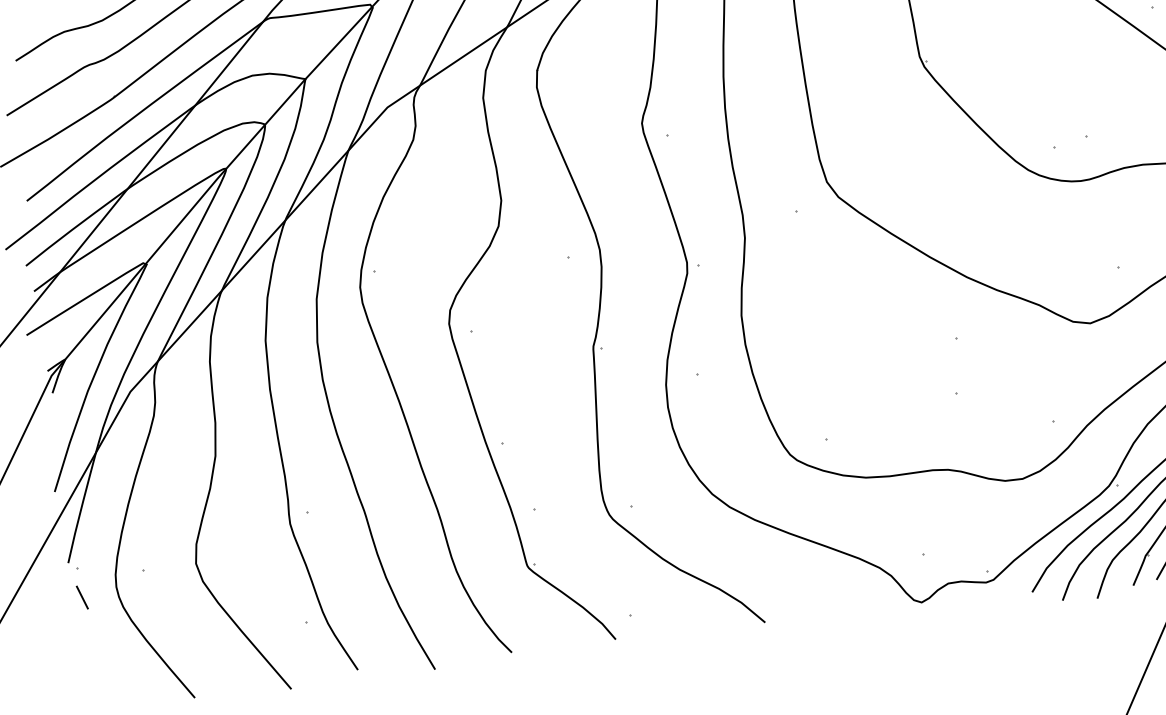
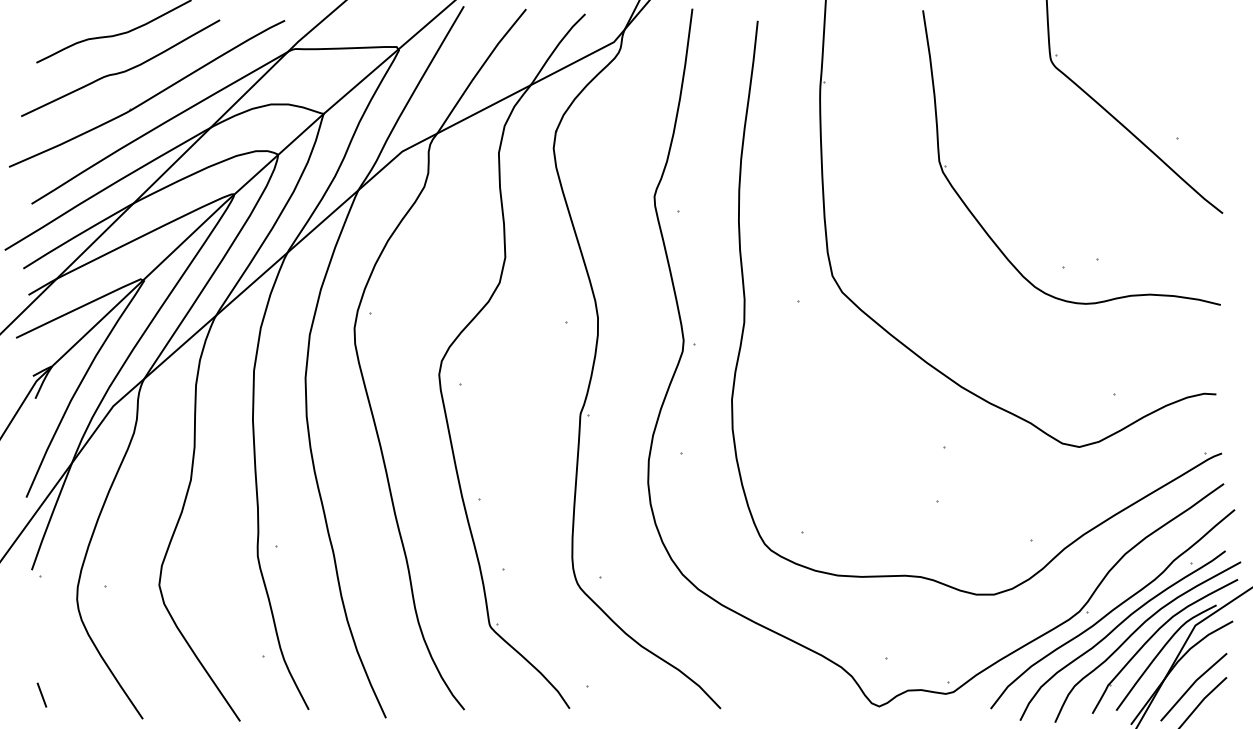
line: (81, 596) -> (41, 694), moved

